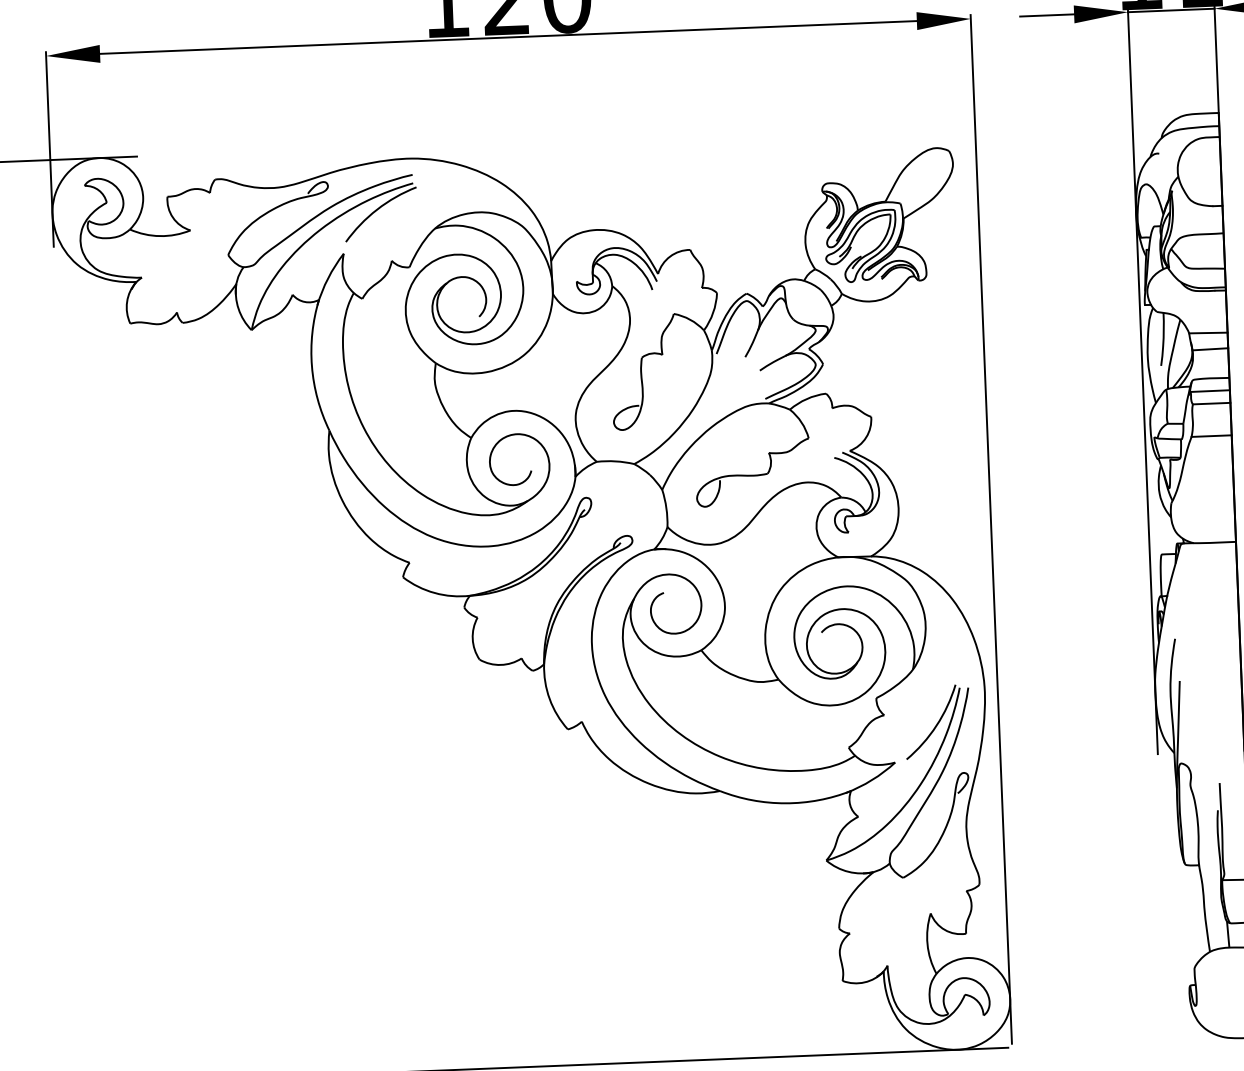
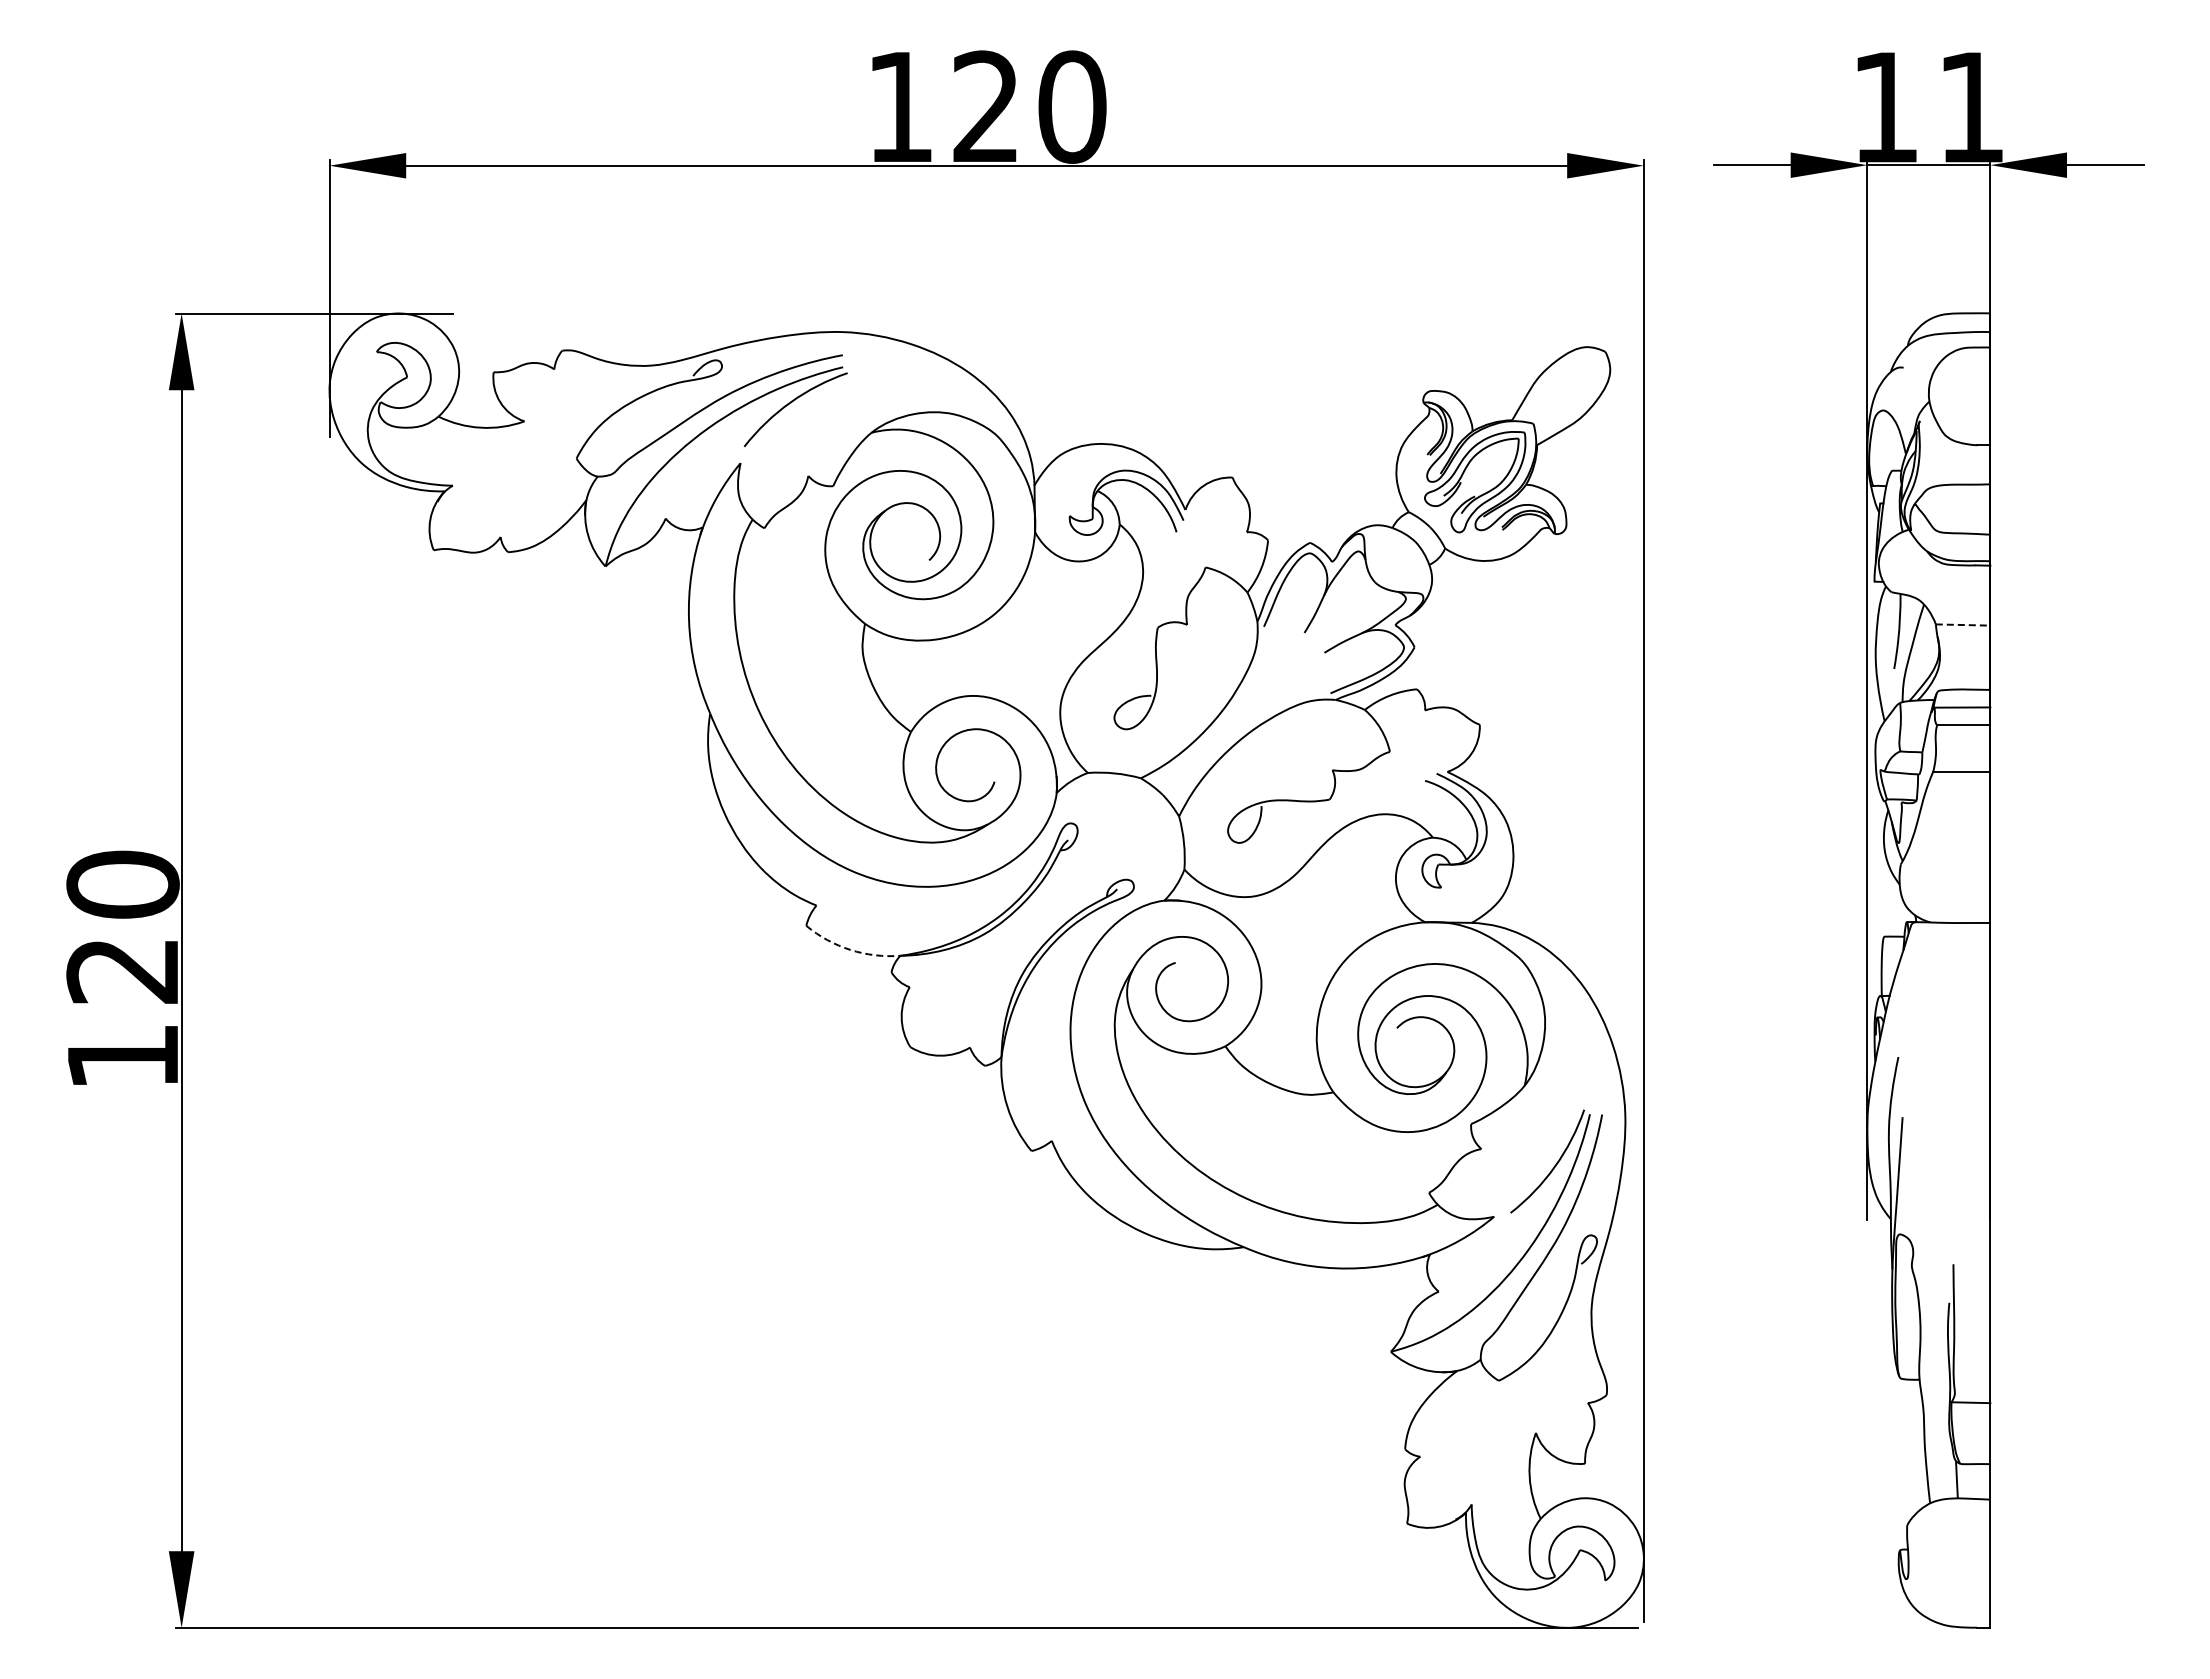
line: (1208, 333) -> (1963, 625), solid -> dashed
line: (1210, 348) -> (1964, 647), removed
arc: (434, 592) -> (850, 949), solid -> dashed

